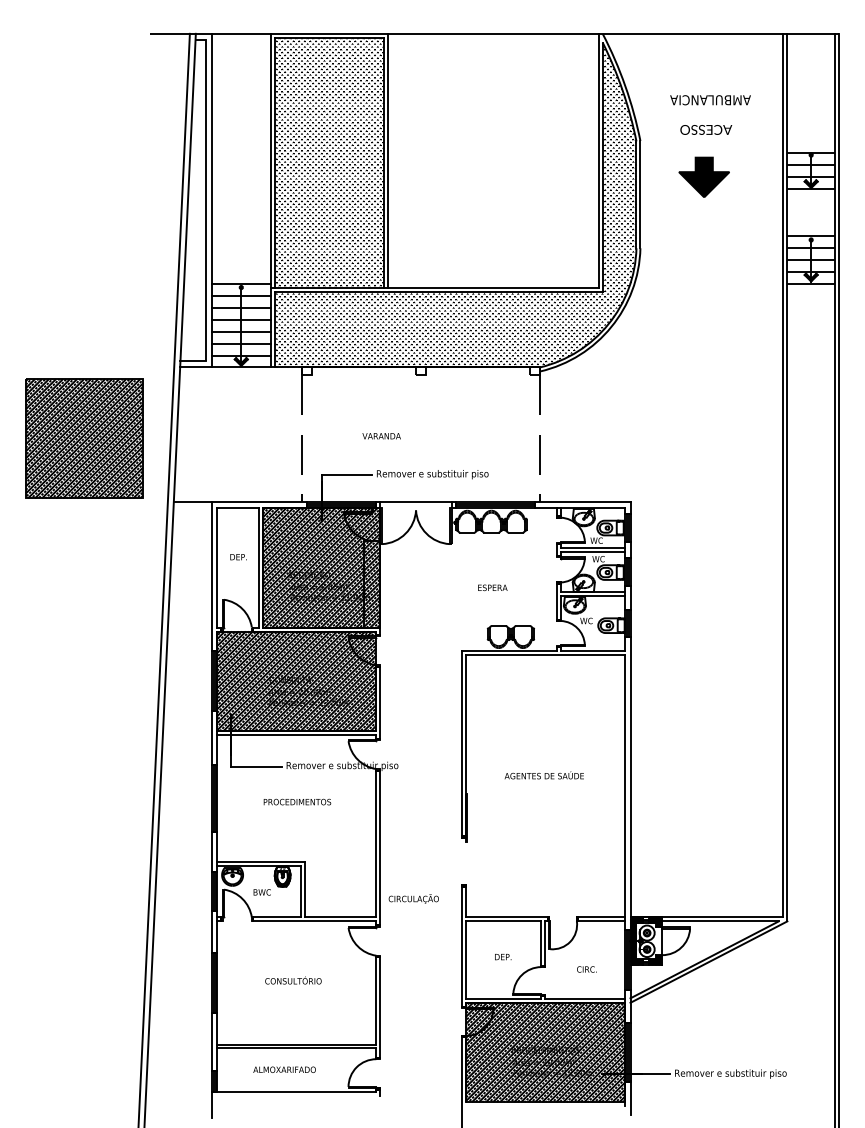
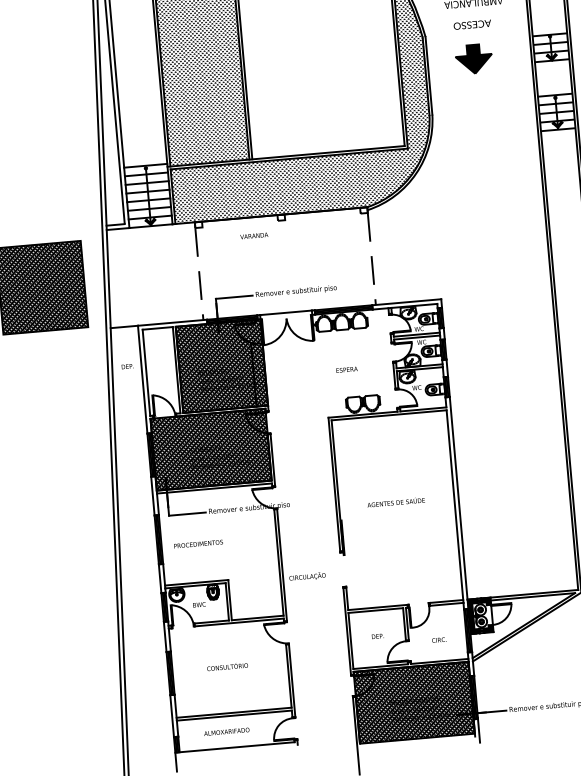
text: (381, 436) -> (254, 236), moved
text: (238, 557) -> (127, 366), moved
text: (297, 801) -> (198, 543), moved
text: (413, 898) -> (307, 576), moved

